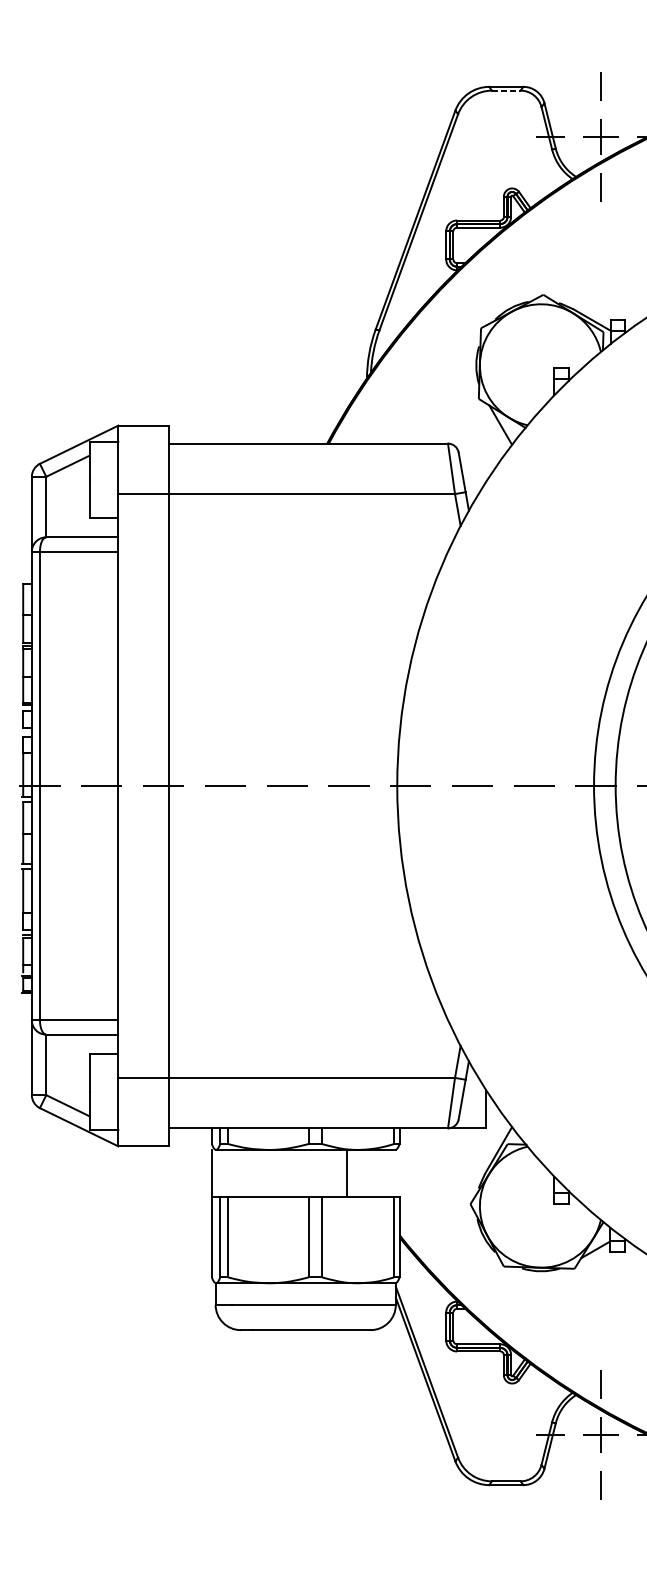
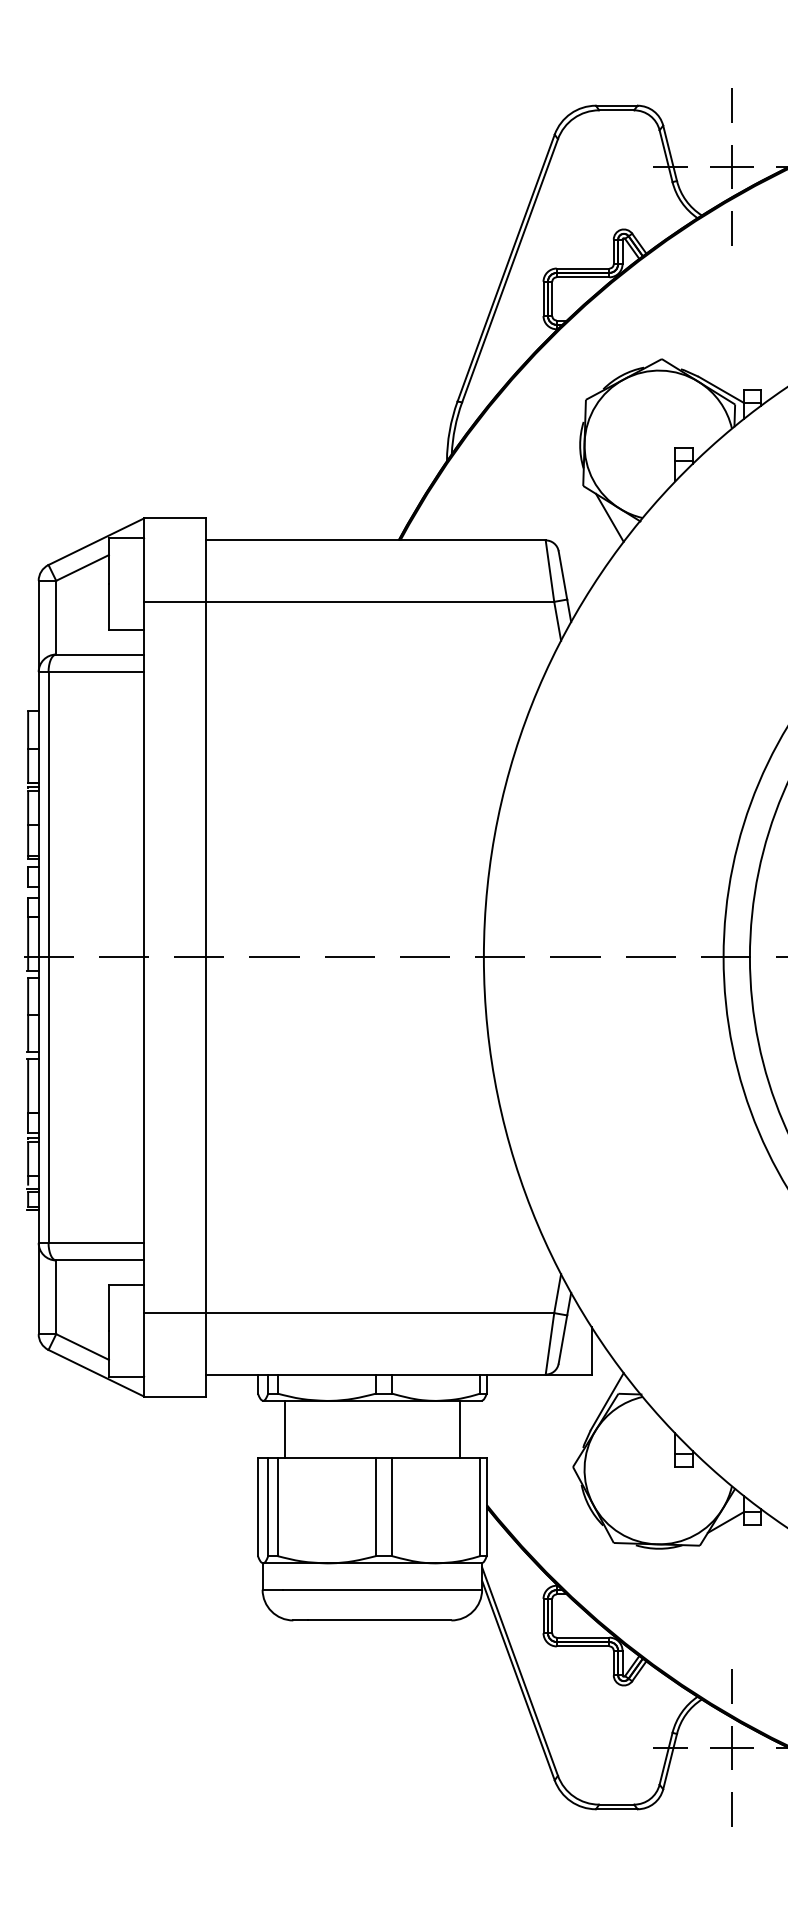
line: (506, 90) -> (617, 110), dashed -> solid
line: (212, 1173) -> (284, 1429), moved
line: (347, 1173) -> (460, 1429), moved

